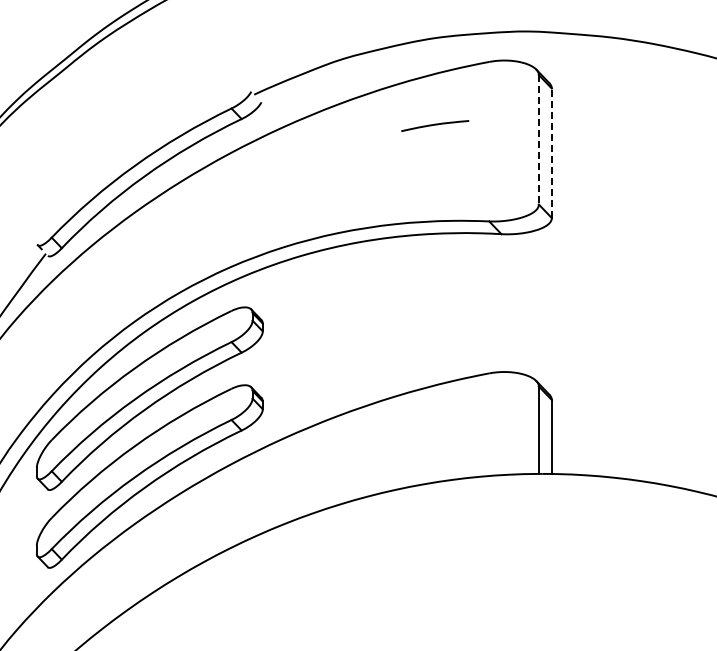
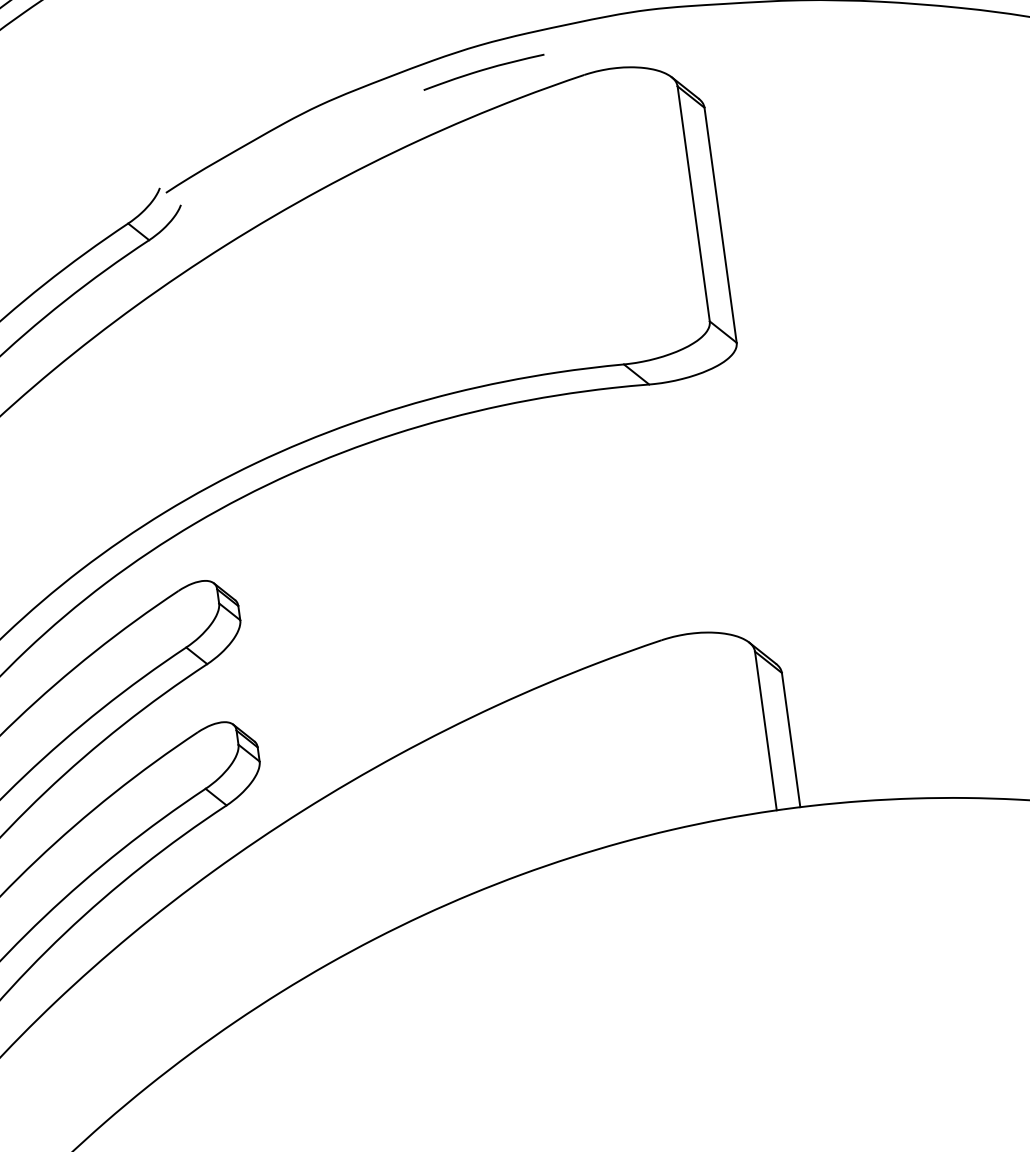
curve: (435, 125) -> (484, 71), moved
line: (538, 139) -> (692, 203), dashed -> solid
line: (551, 153) -> (720, 225), dashed -> solid

